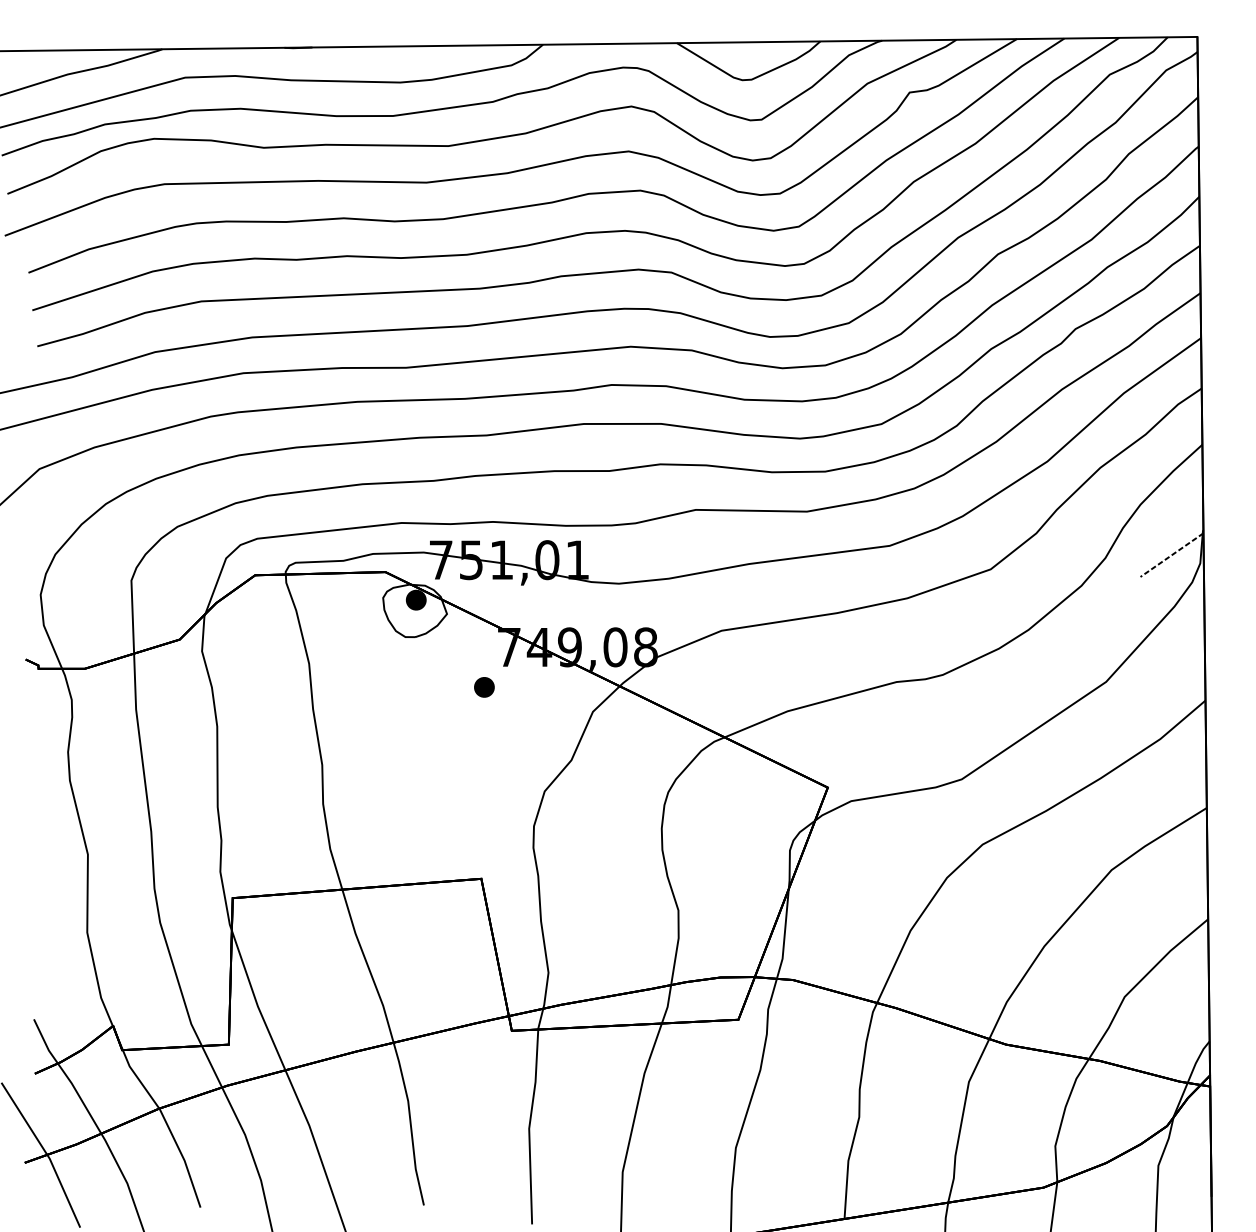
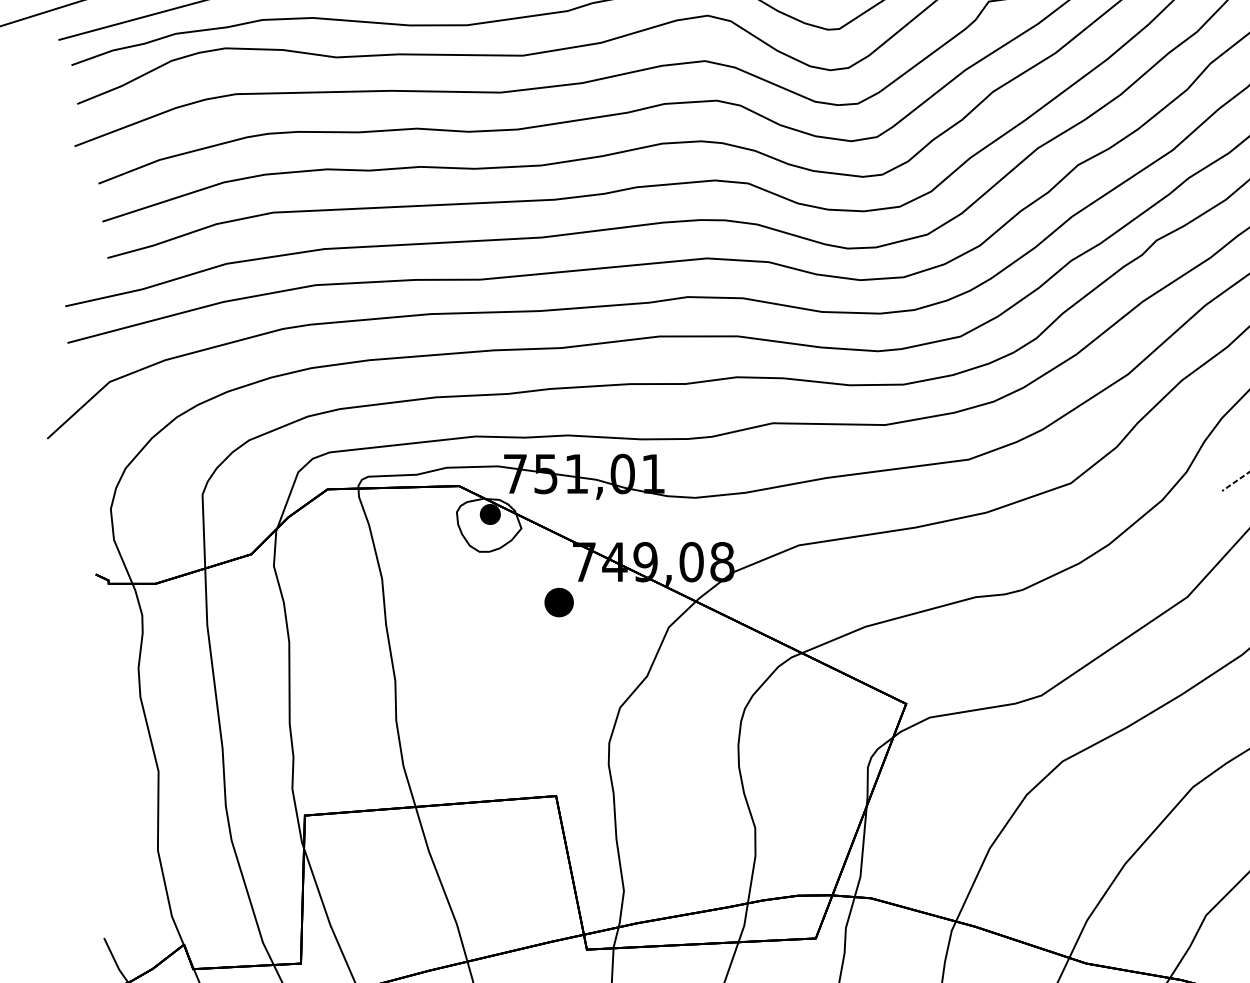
part: (484, 687) -> (559, 602), size x1.4

